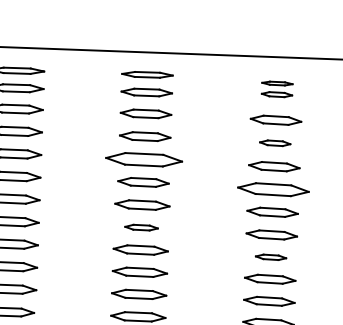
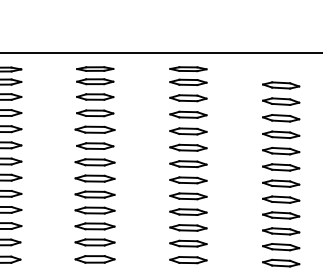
part: (277, 88) -> (188, 75), size x1.67
part: (275, 143) -> (188, 114), size x1.67
part: (143, 159) -> (94, 129), size x0.71
part: (273, 189) -> (188, 147), size x0.71
part: (140, 227) -> (94, 178), size x1.67
part: (271, 257) -> (188, 196), size x1.67

